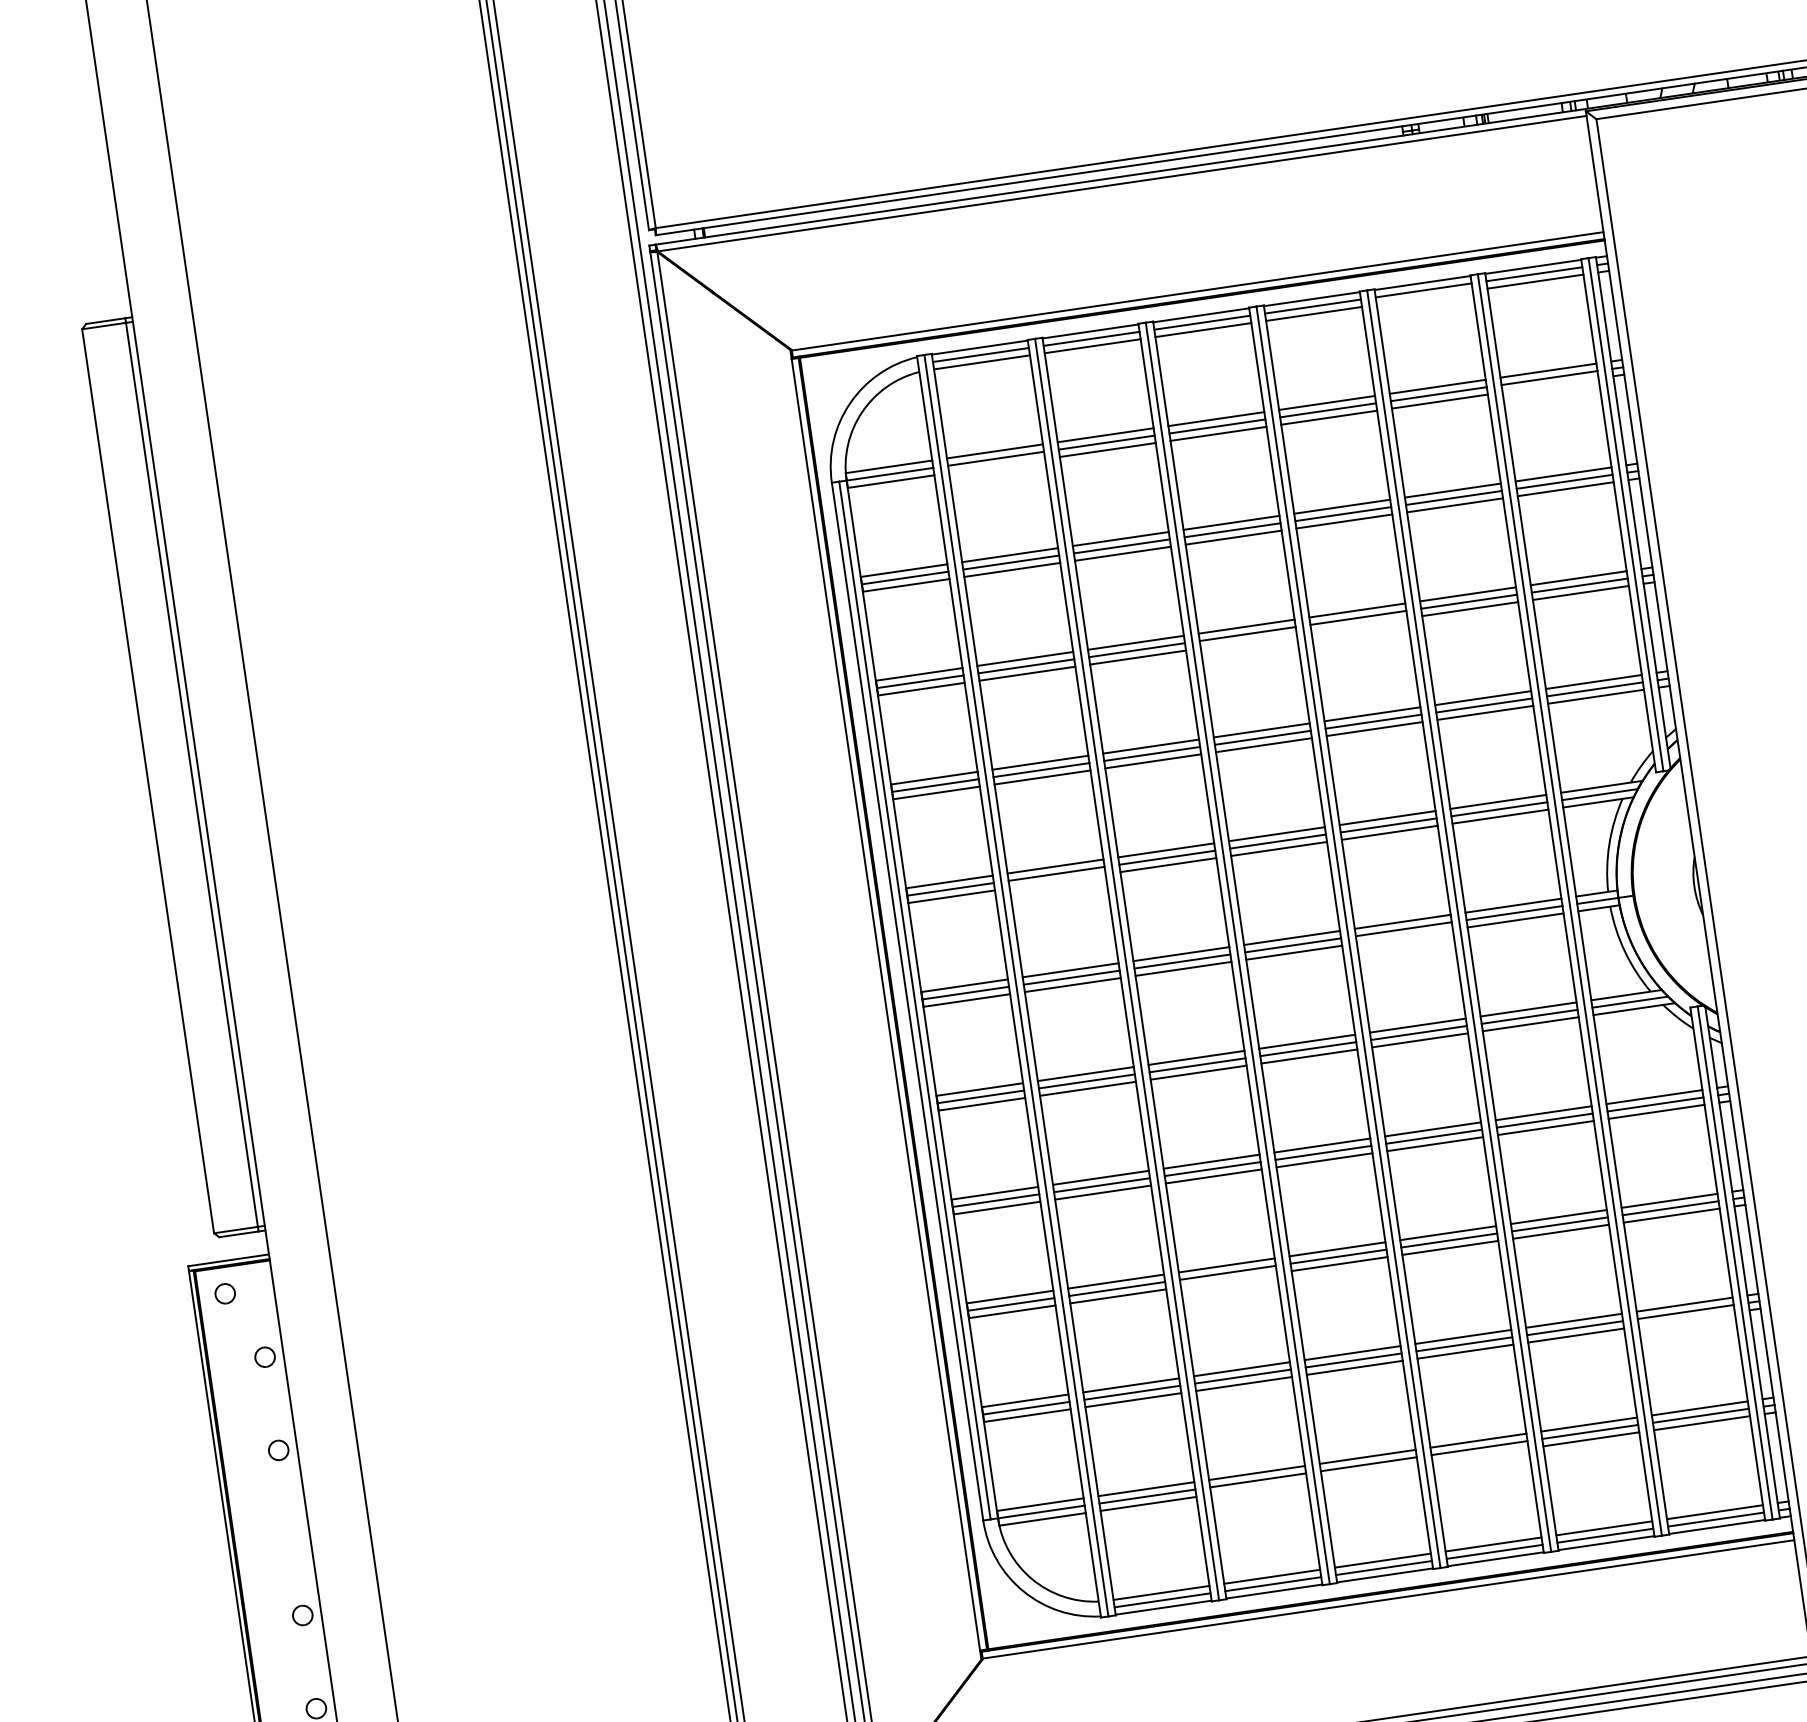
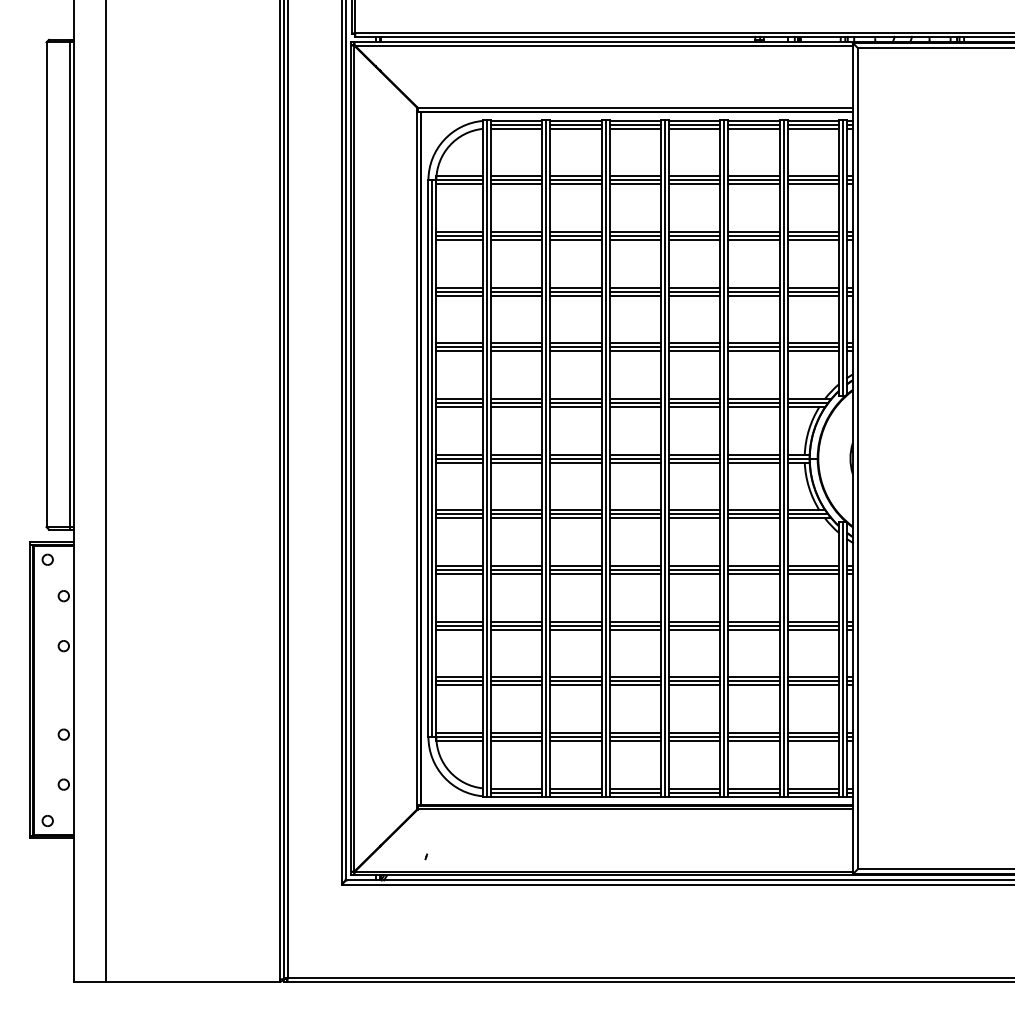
line: (1423, 297) -> (753, 128), added
line: (1550, 385) -> (813, 184), added
line: (997, 466) -> (516, 184), added
line: (1359, 625) -> (694, 295), added
line: (1247, 641) -> (634, 295), added
line: (1057, 880) -> (516, 406), added
line: (1404, 936) -> (694, 462), added
line: (1228, 1280) -> (575, 629), added
line: (1687, 1319) -> (813, 685), added
line: (1480, 1454) -> (694, 740), added
line: (1368, 1471) -> (634, 740), added
line: (1258, 1487) -> (575, 740), added

